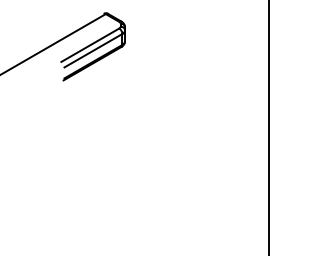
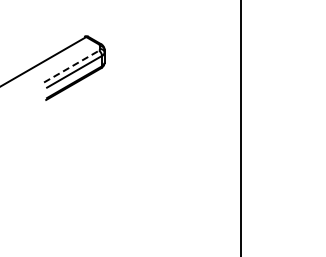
line: (90, 45) -> (71, 66), solid -> dashed

